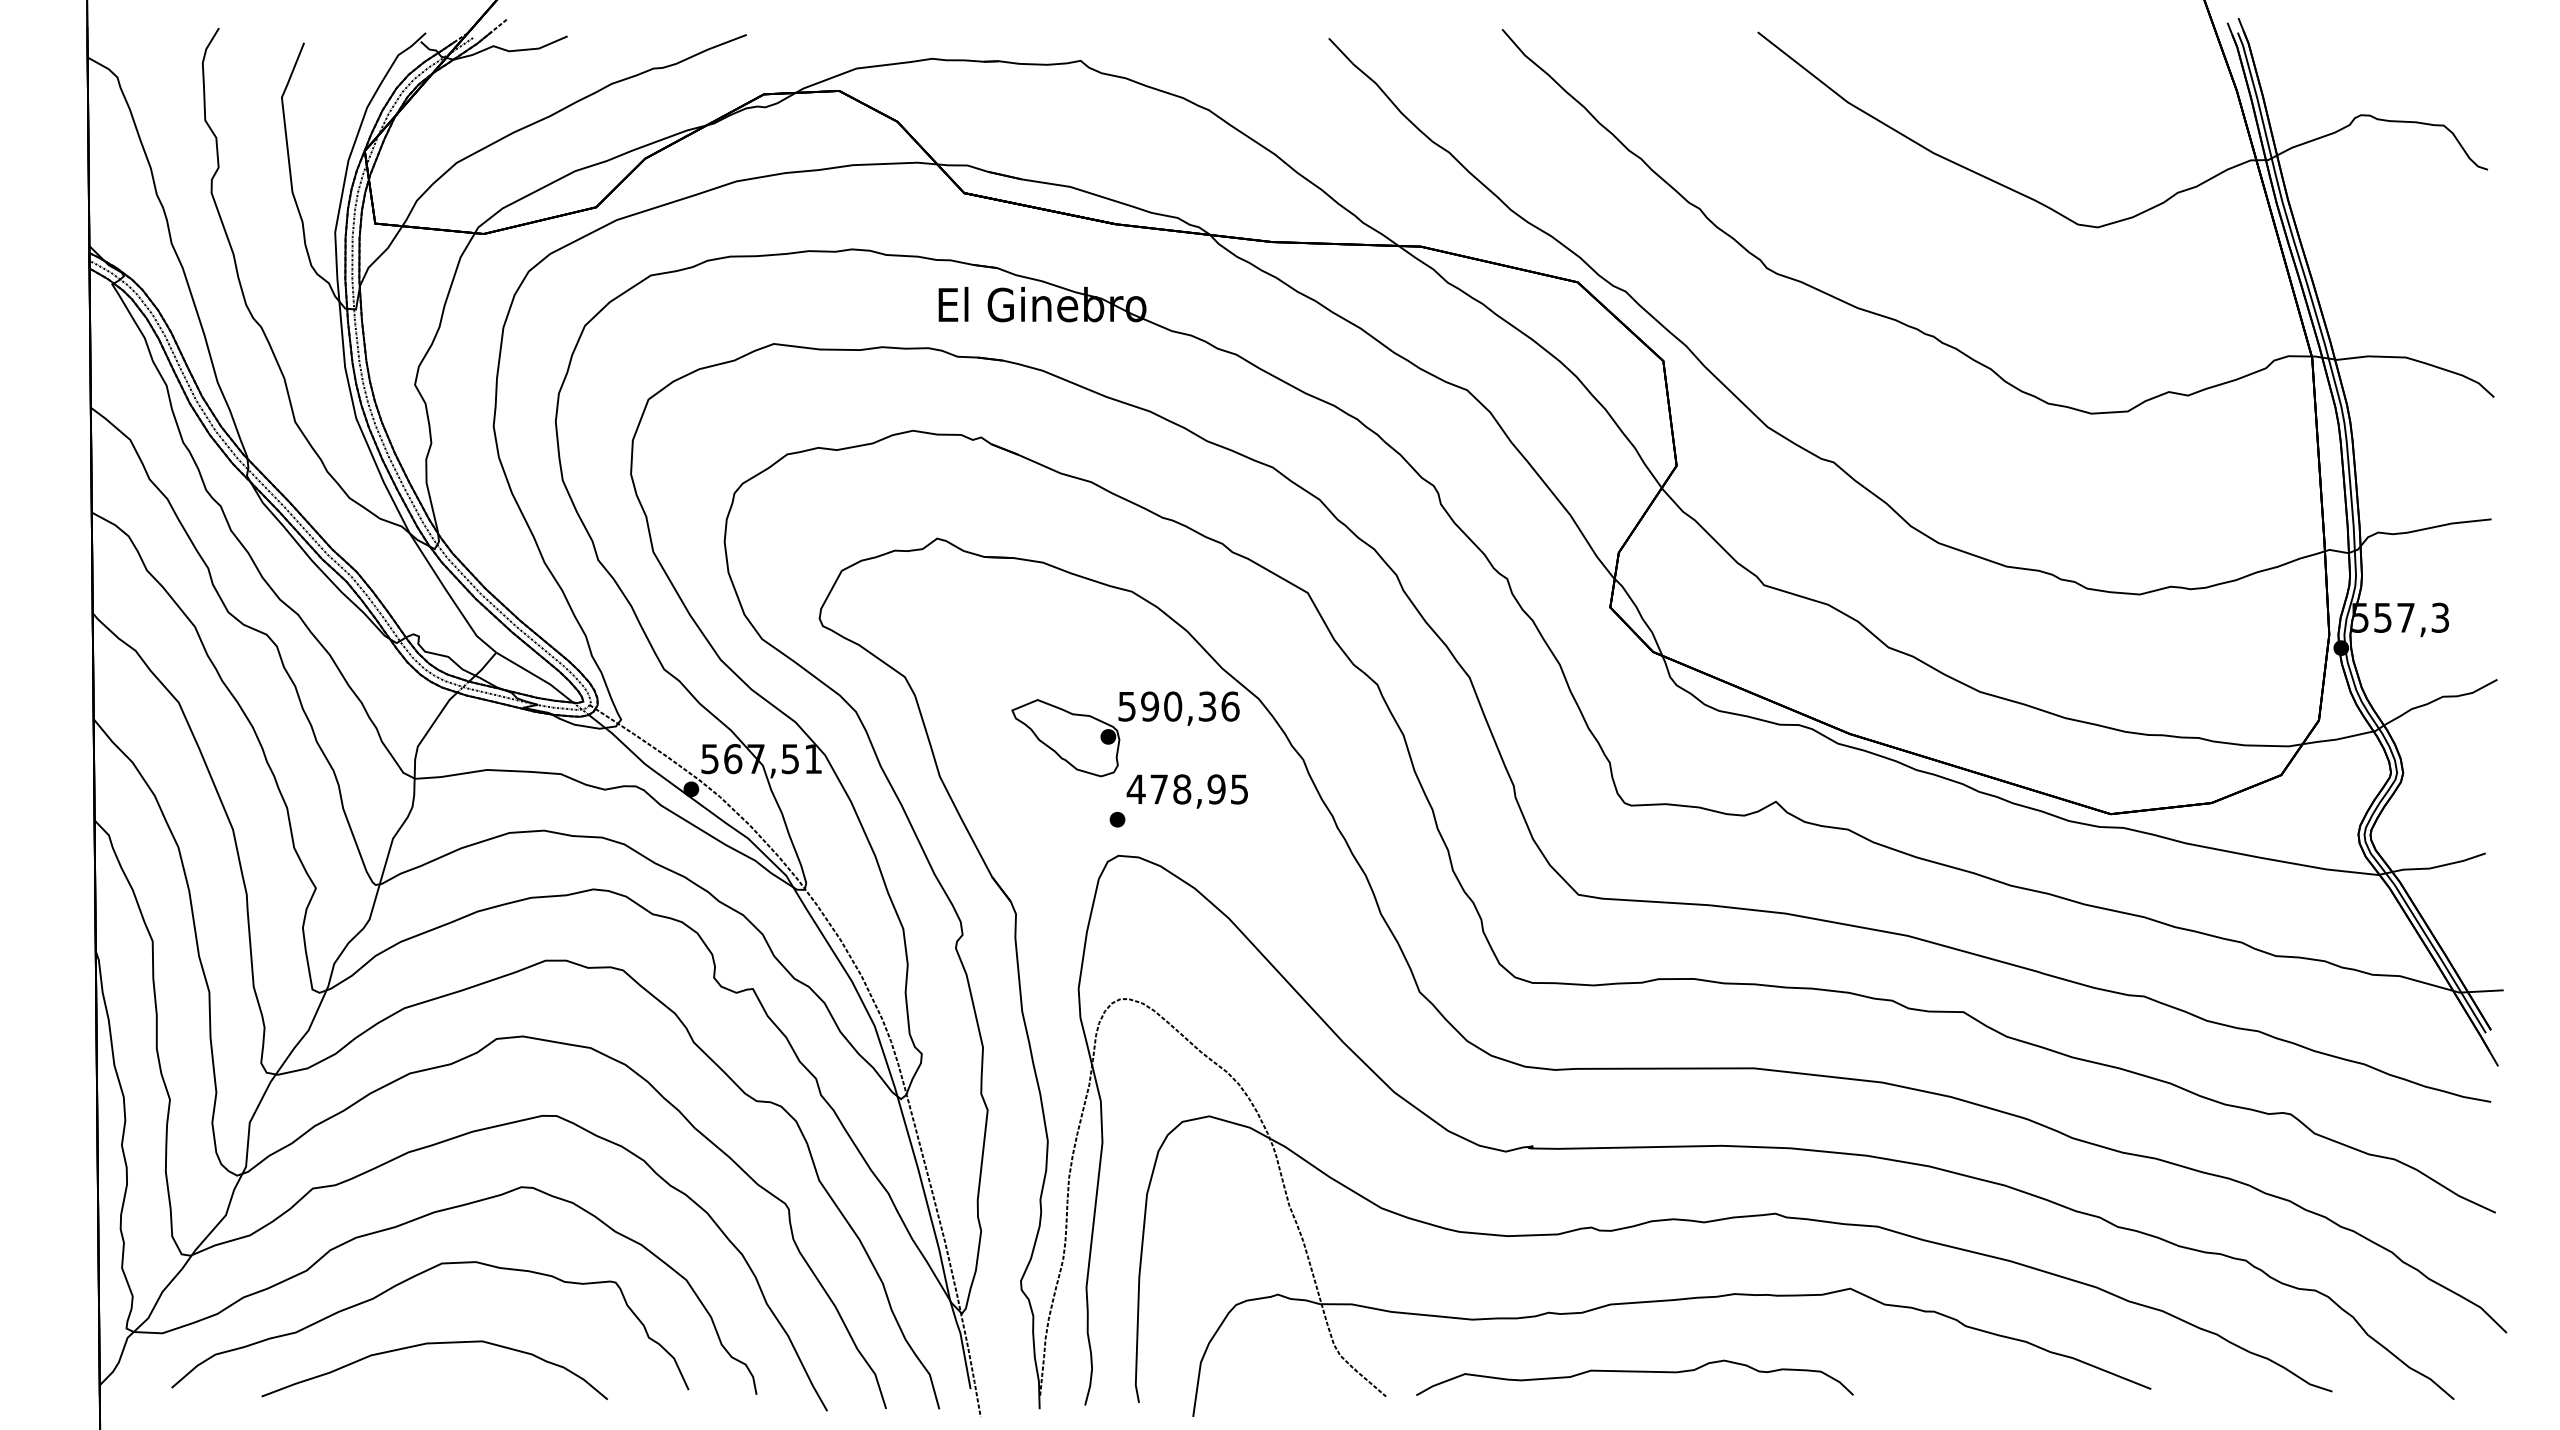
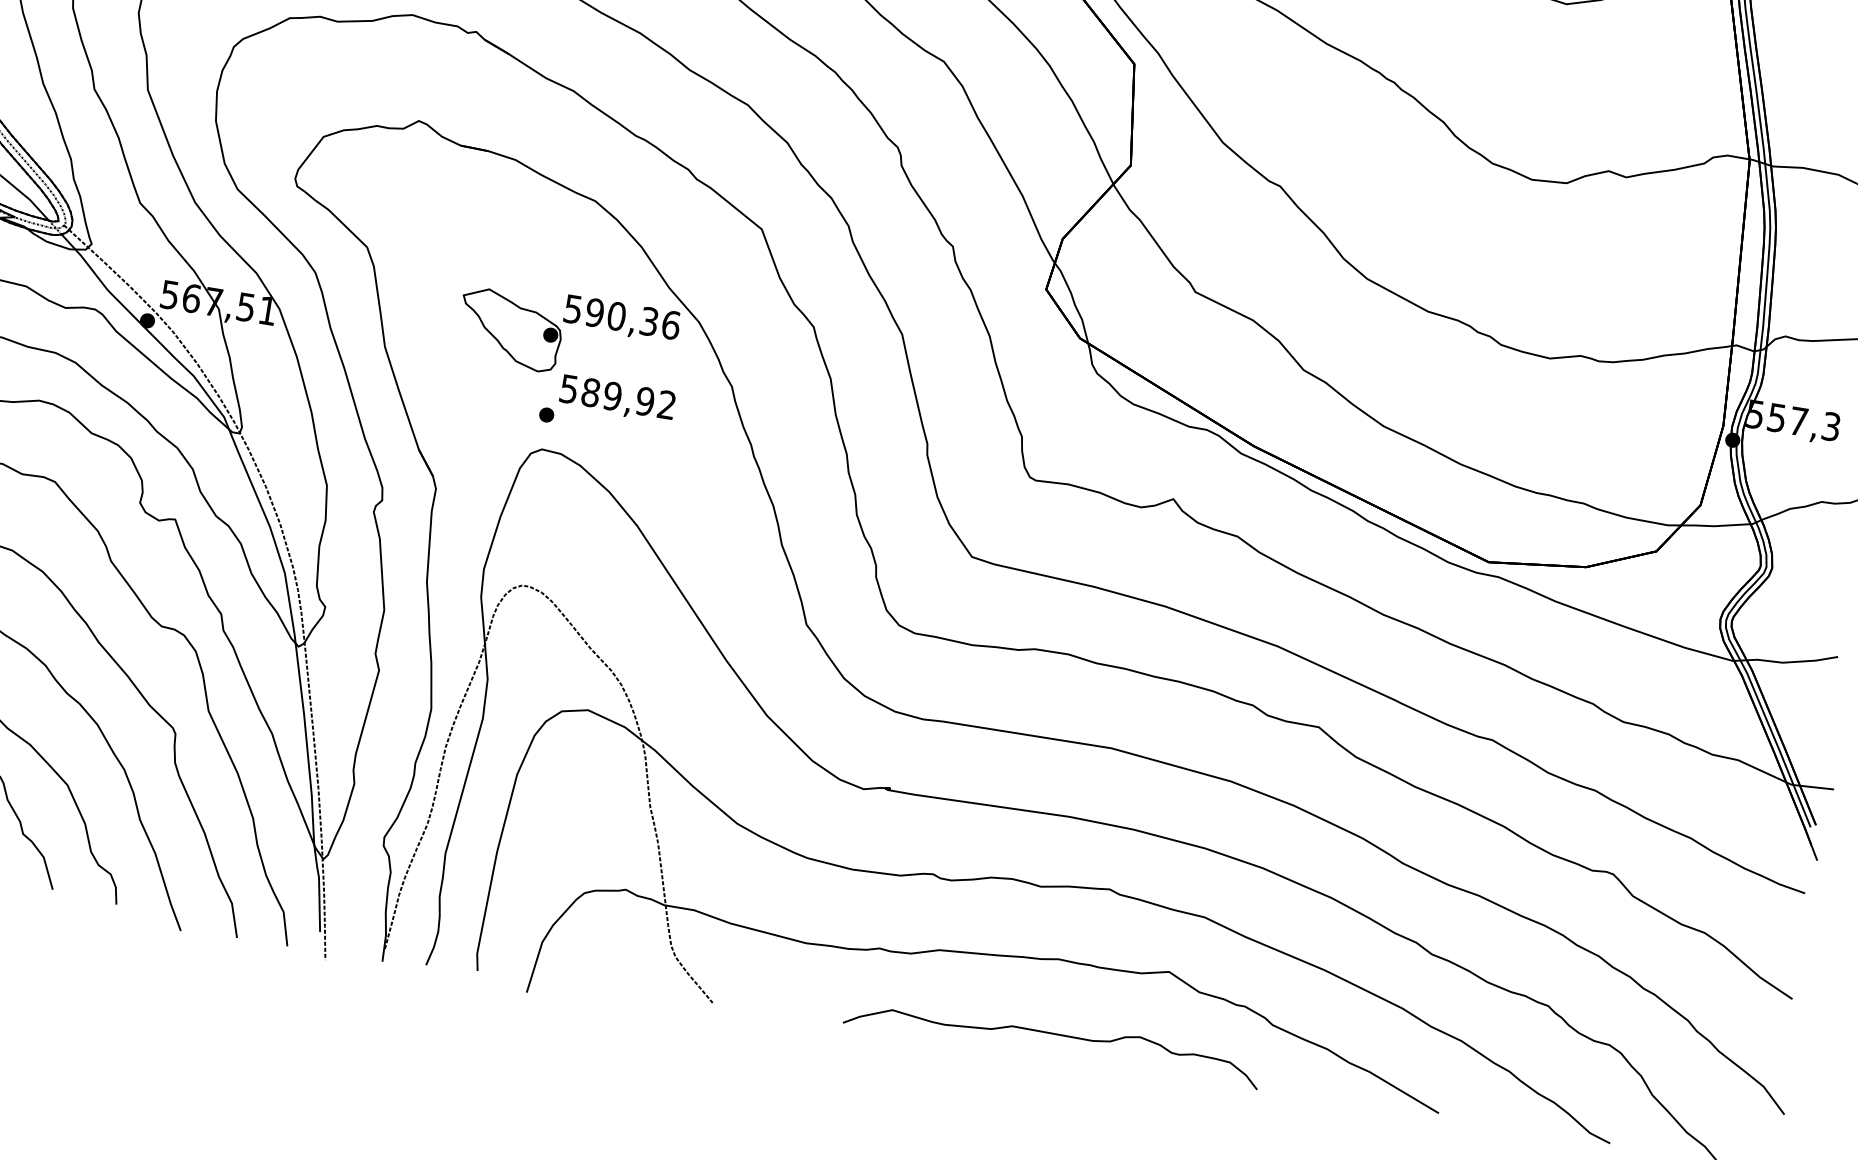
text: (1186, 789) -> (616, 397), 478,95 -> 589,92
curve: (1634, 1372) -> (1053, 1034), moved

